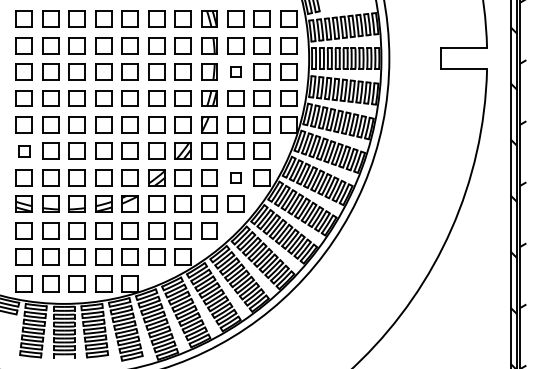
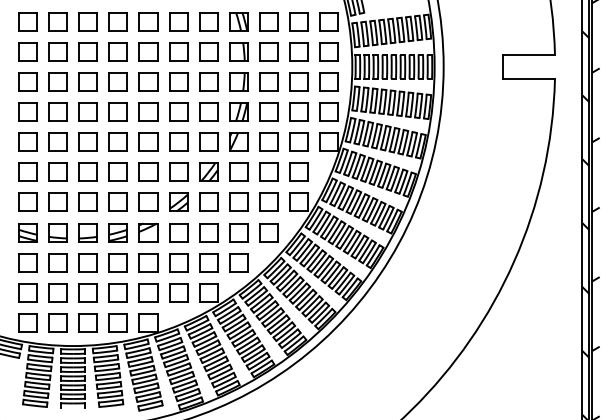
part: (235, 71) -> (268, 81), size x1.67
part: (23, 150) -> (26, 171), size x1.43
part: (235, 177) -> (268, 202), size x1.67

